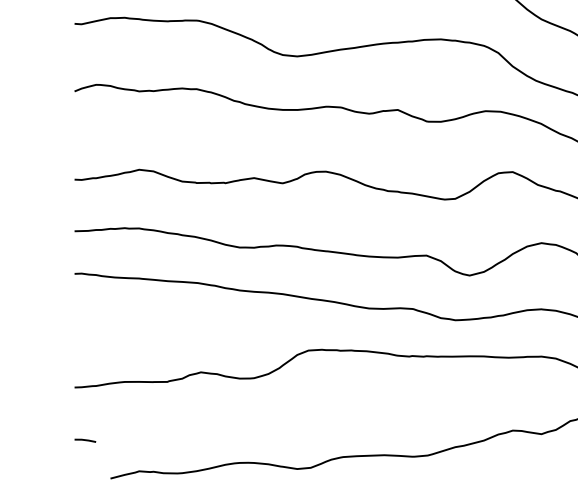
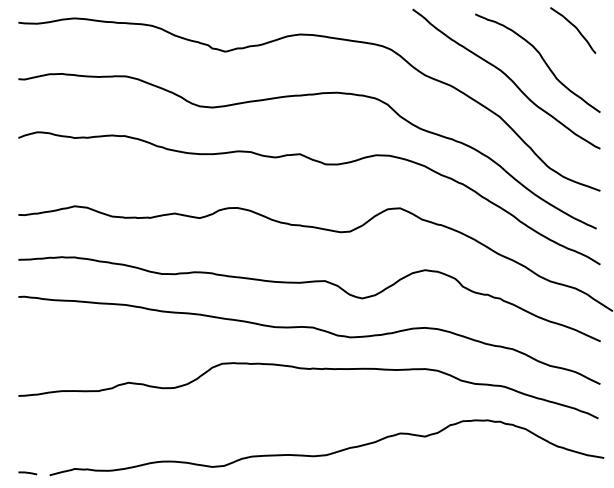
line: (85, 440) -> (27, 473), moved

